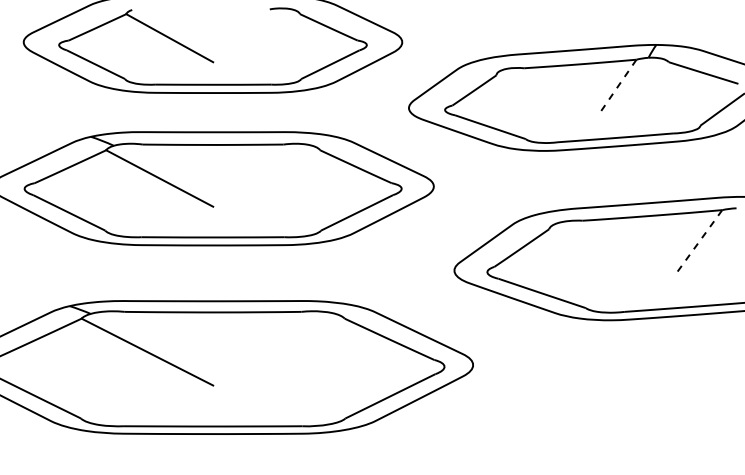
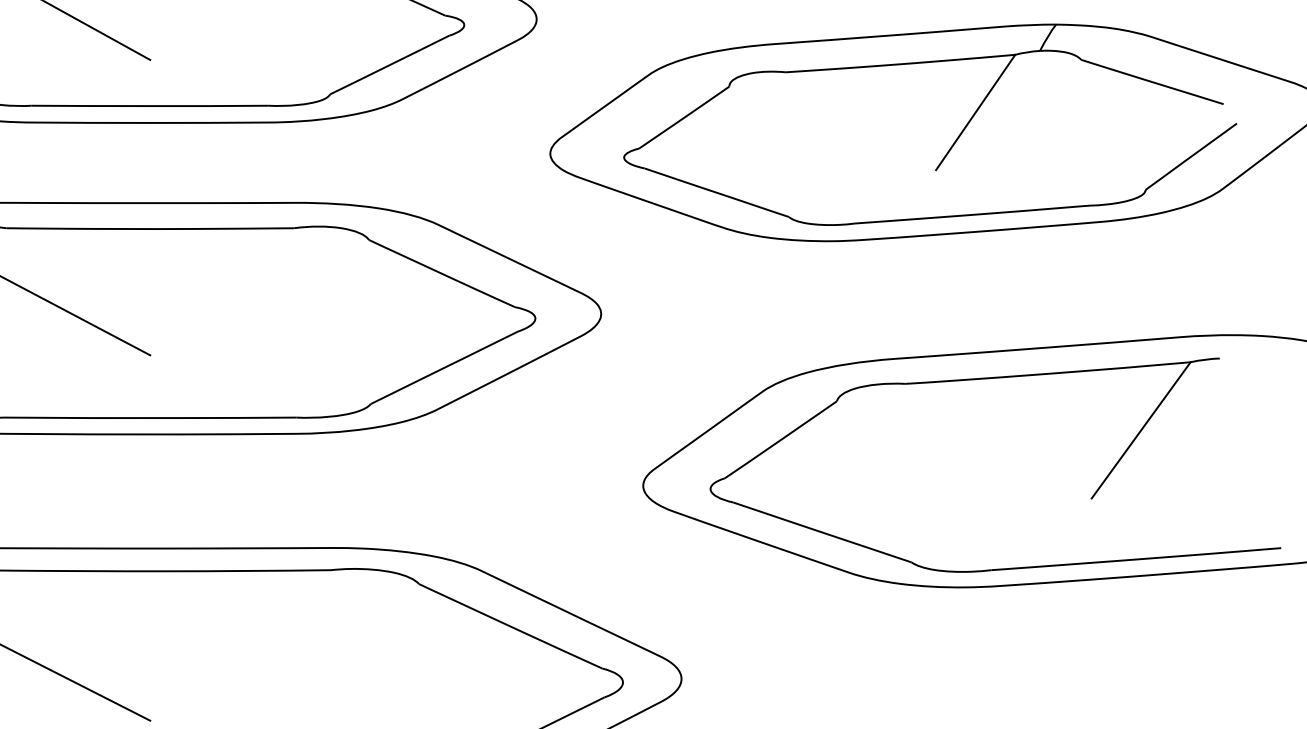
line: (616, 88) -> (974, 113), dashed -> solid
line: (697, 243) -> (1140, 430), dashed -> solid

